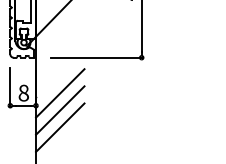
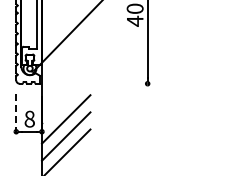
line: (96, 57) -> (102, 83), removed
line: (10, 86) -> (16, 112), solid -> dashed

